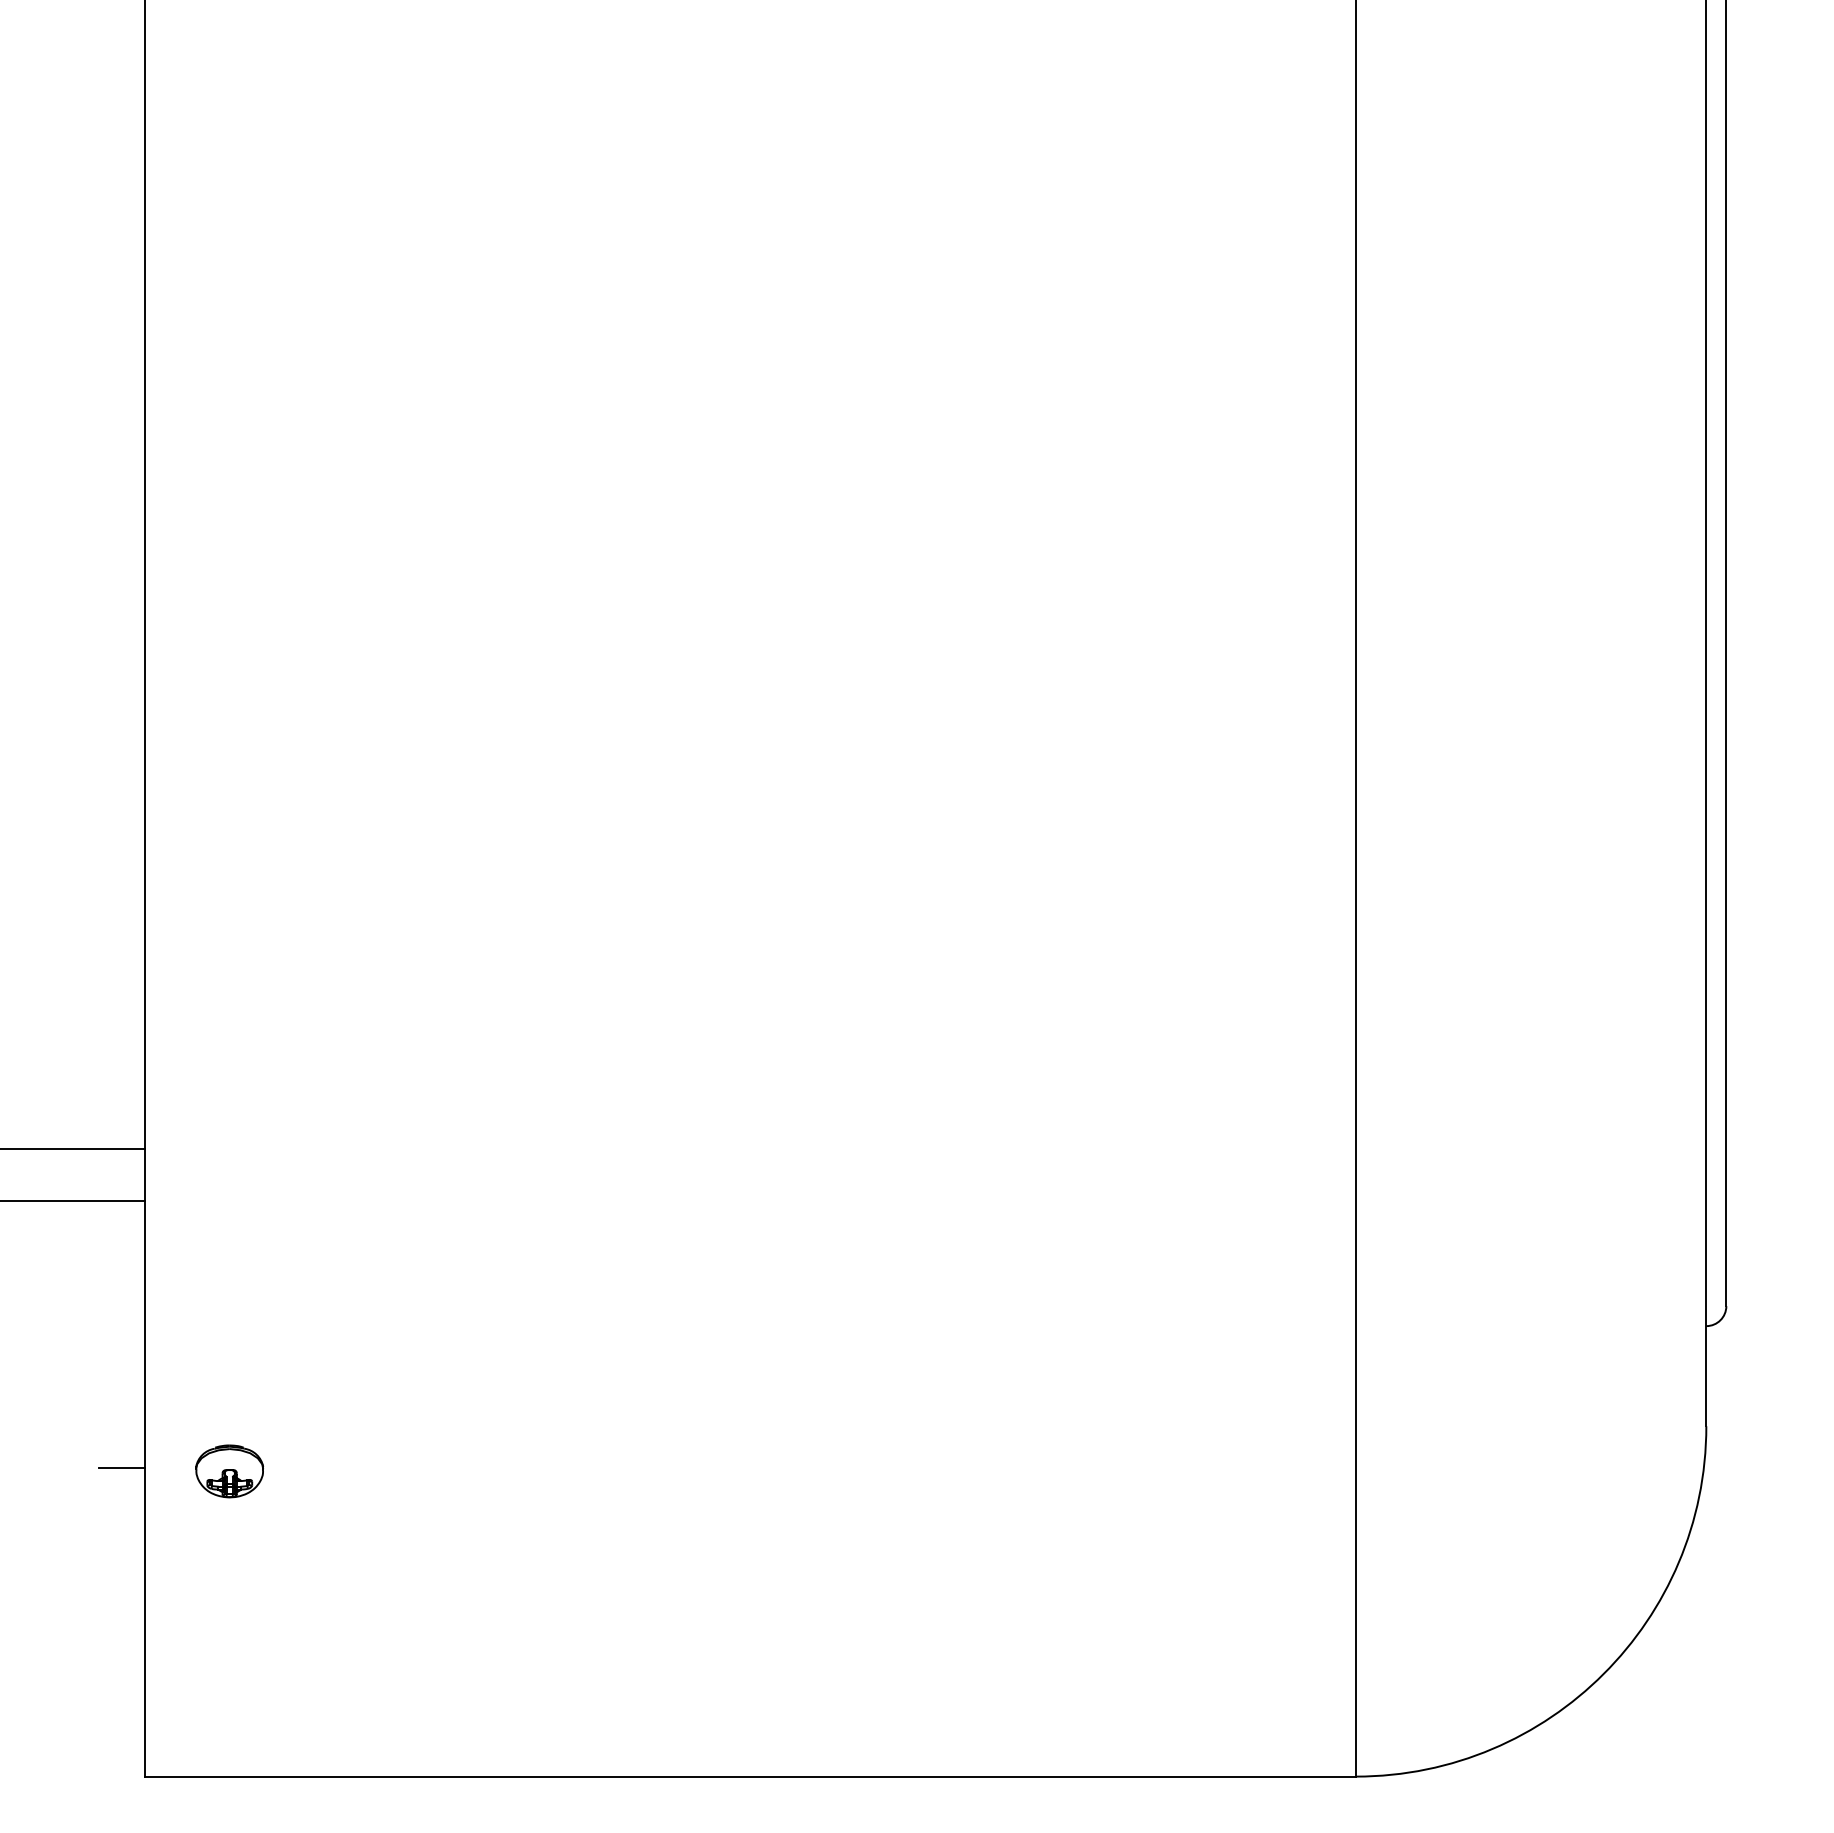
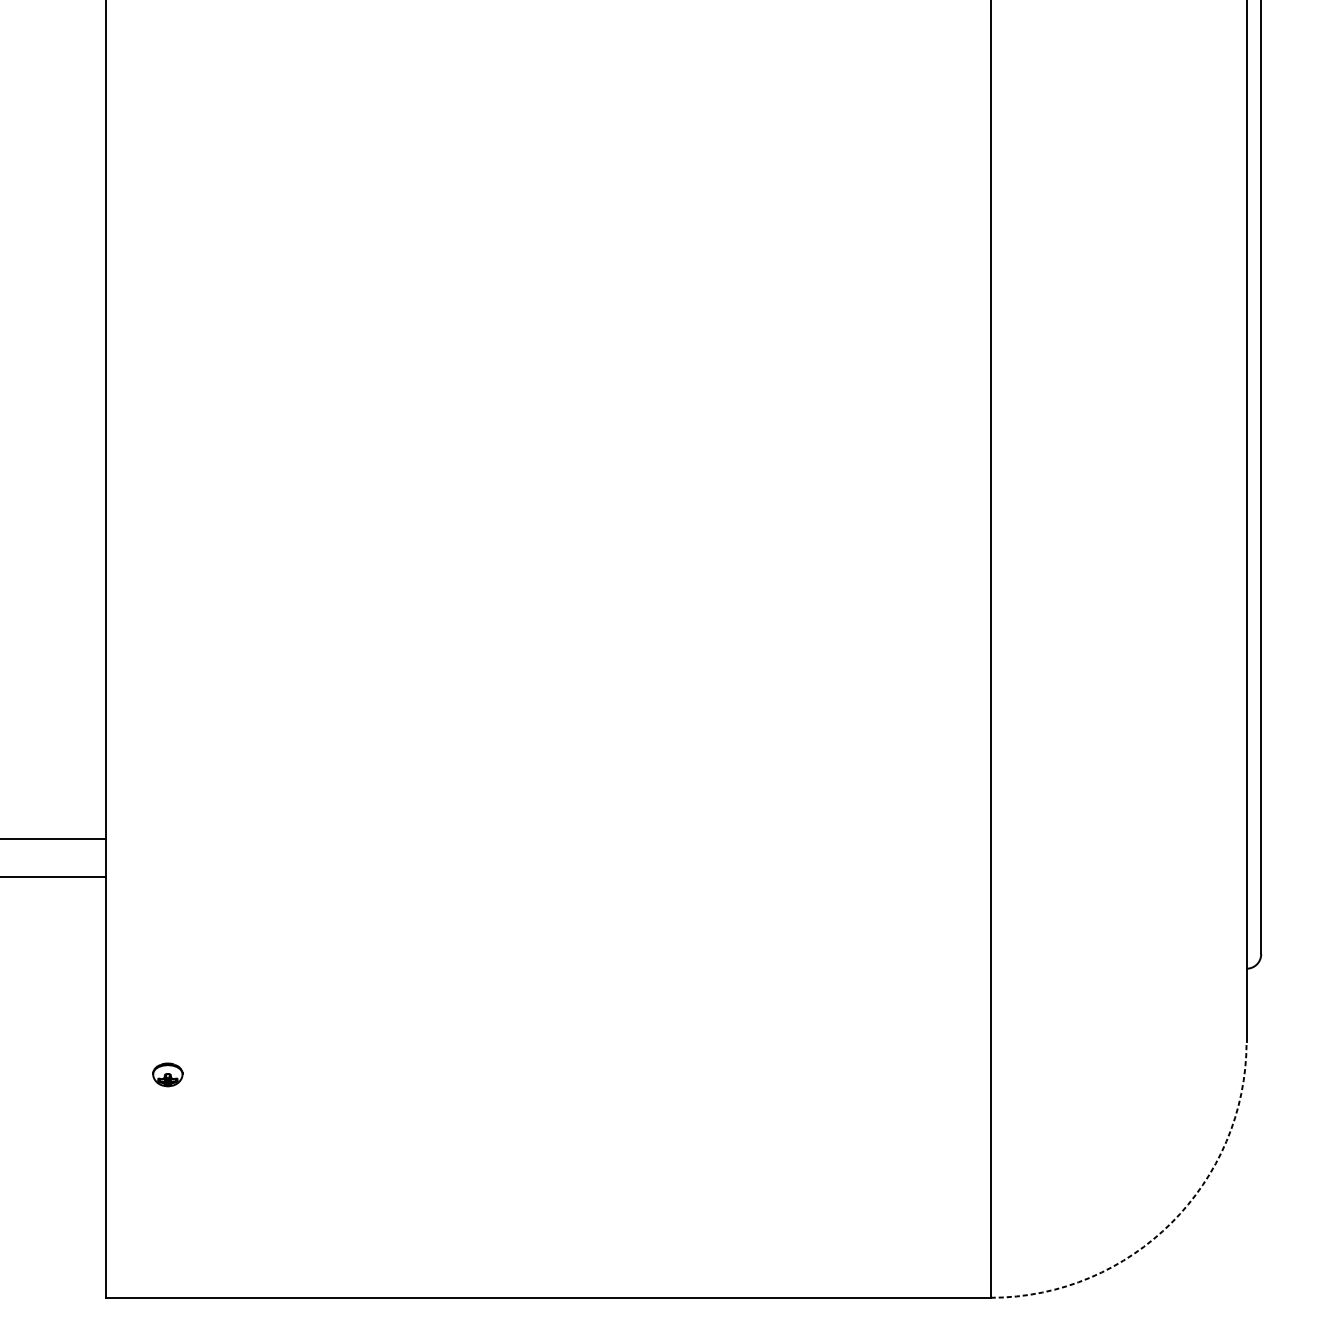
line: (121, 1467) -> (88, 1072), removed
part: (229, 1471) -> (167, 1074), size x0.6
arc: (1603, 1673) -> (1171, 1222), solid -> dashed

